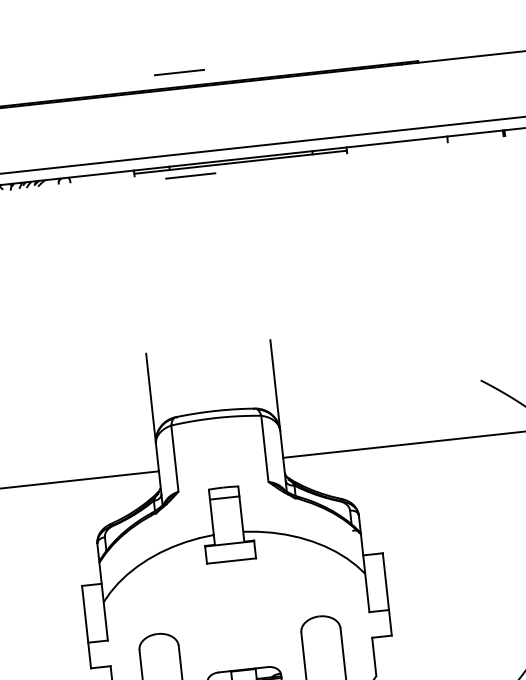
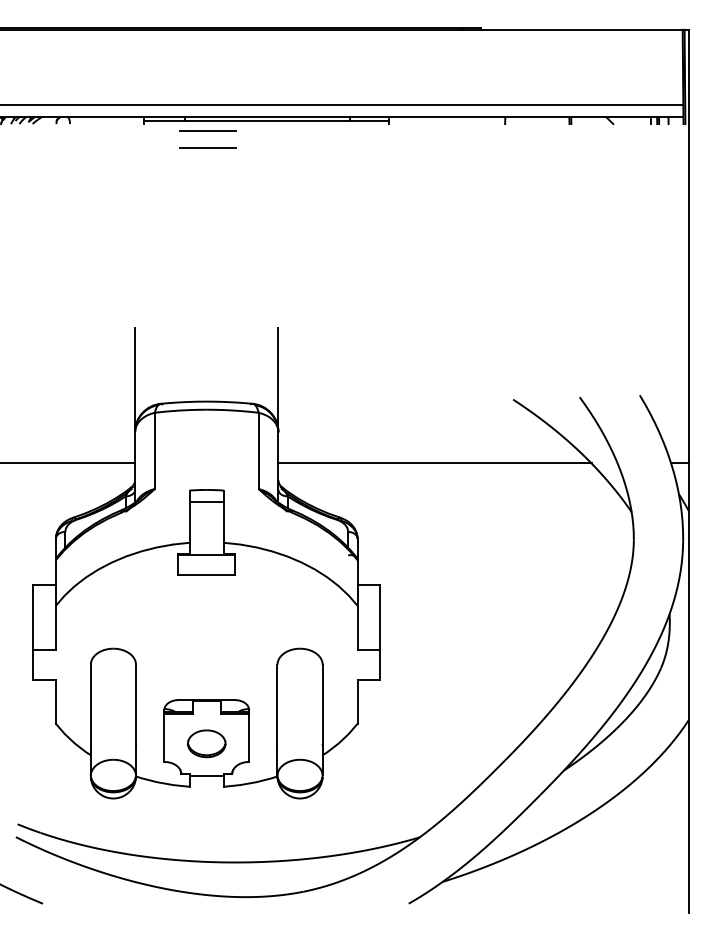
line: (179, 71) -> (207, 147), moved

